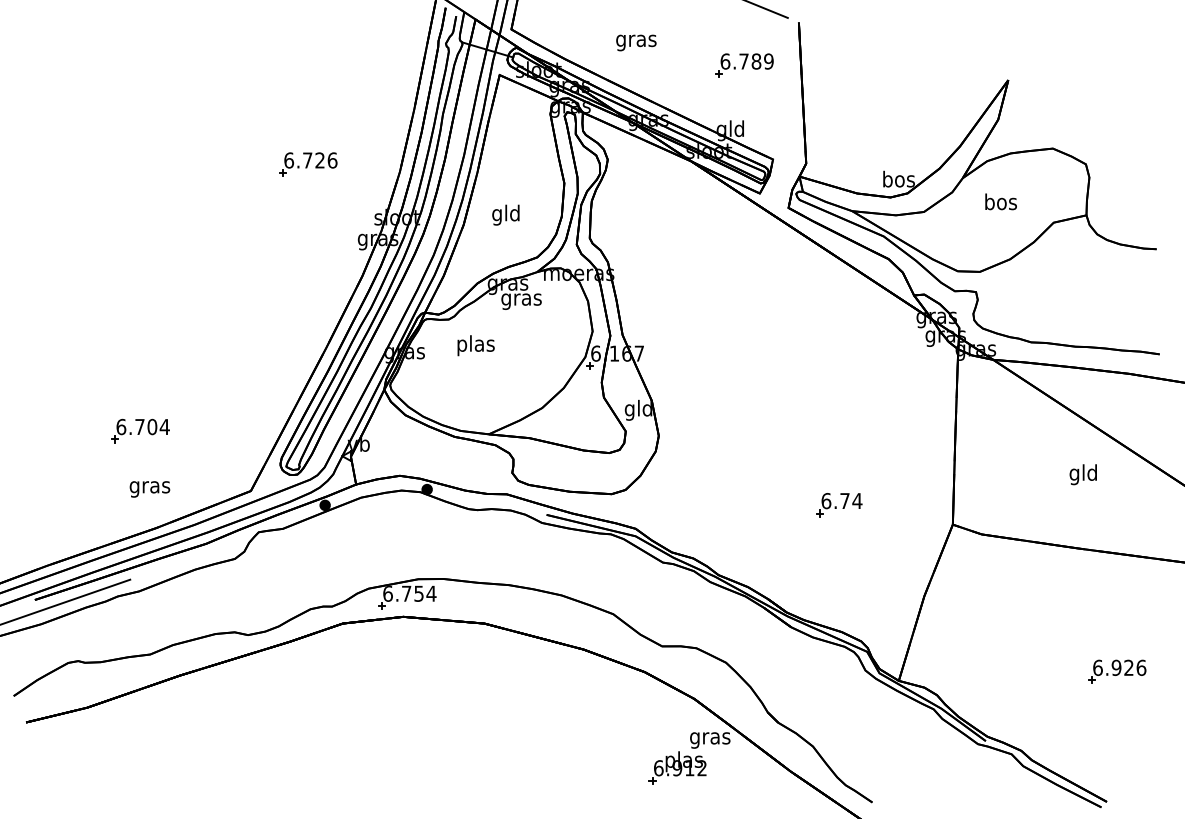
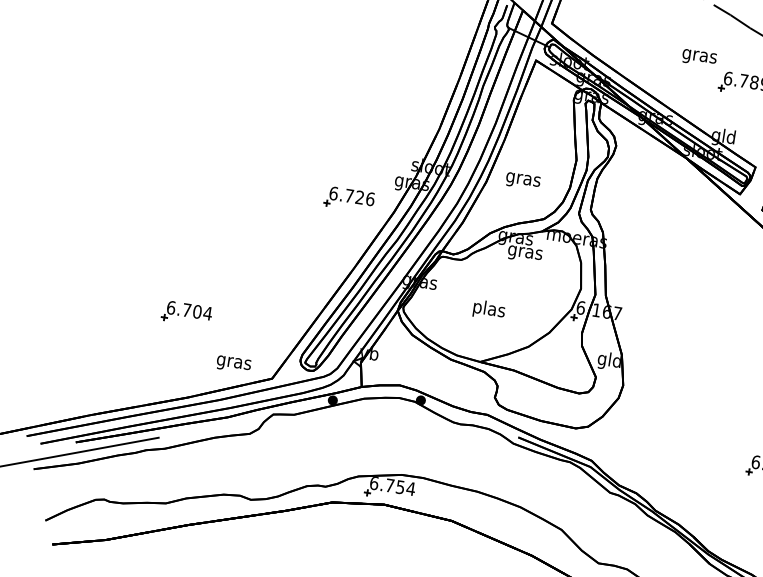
text: (636, 42) -> (699, 57), moved
part: (308, 164) -> (349, 199), moved
text: (506, 214) -> (523, 178), gld -> gras
text: (475, 345) -> (488, 309), moved
text: (149, 489) -> (233, 364), moved

